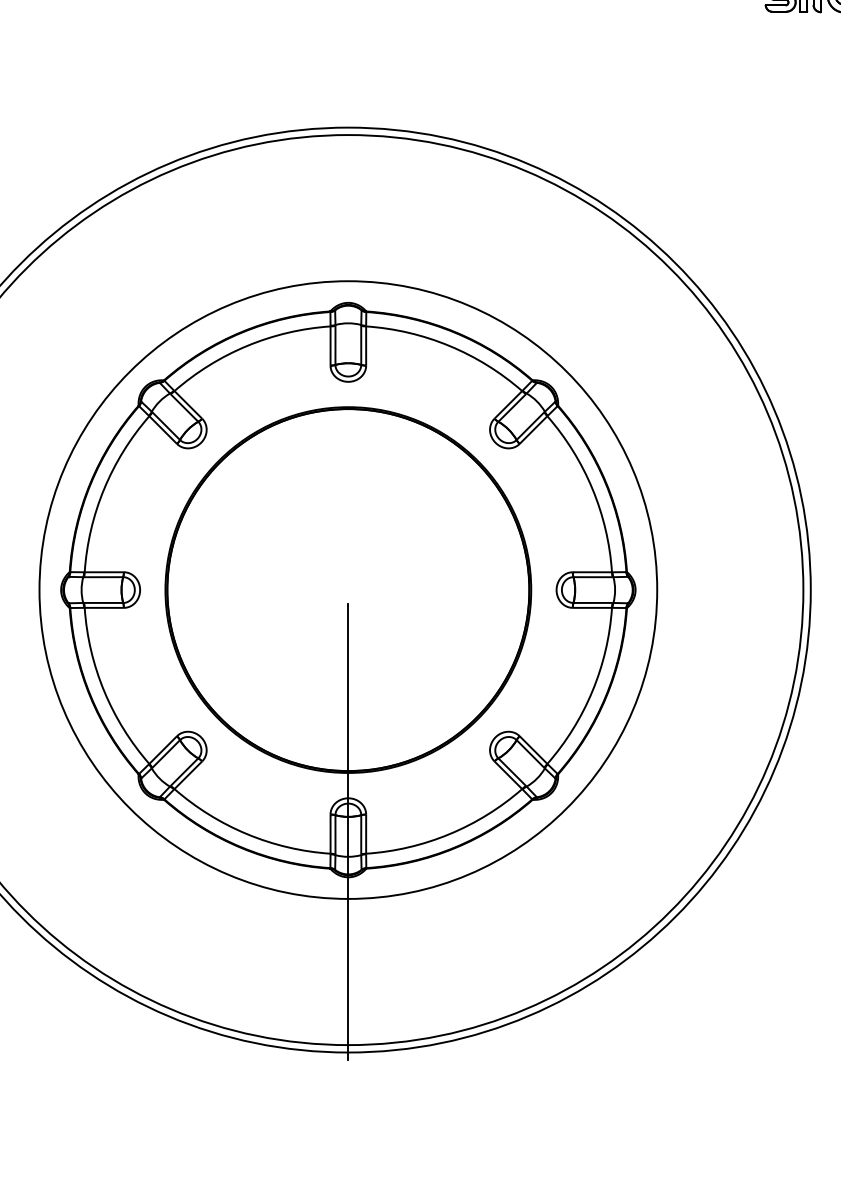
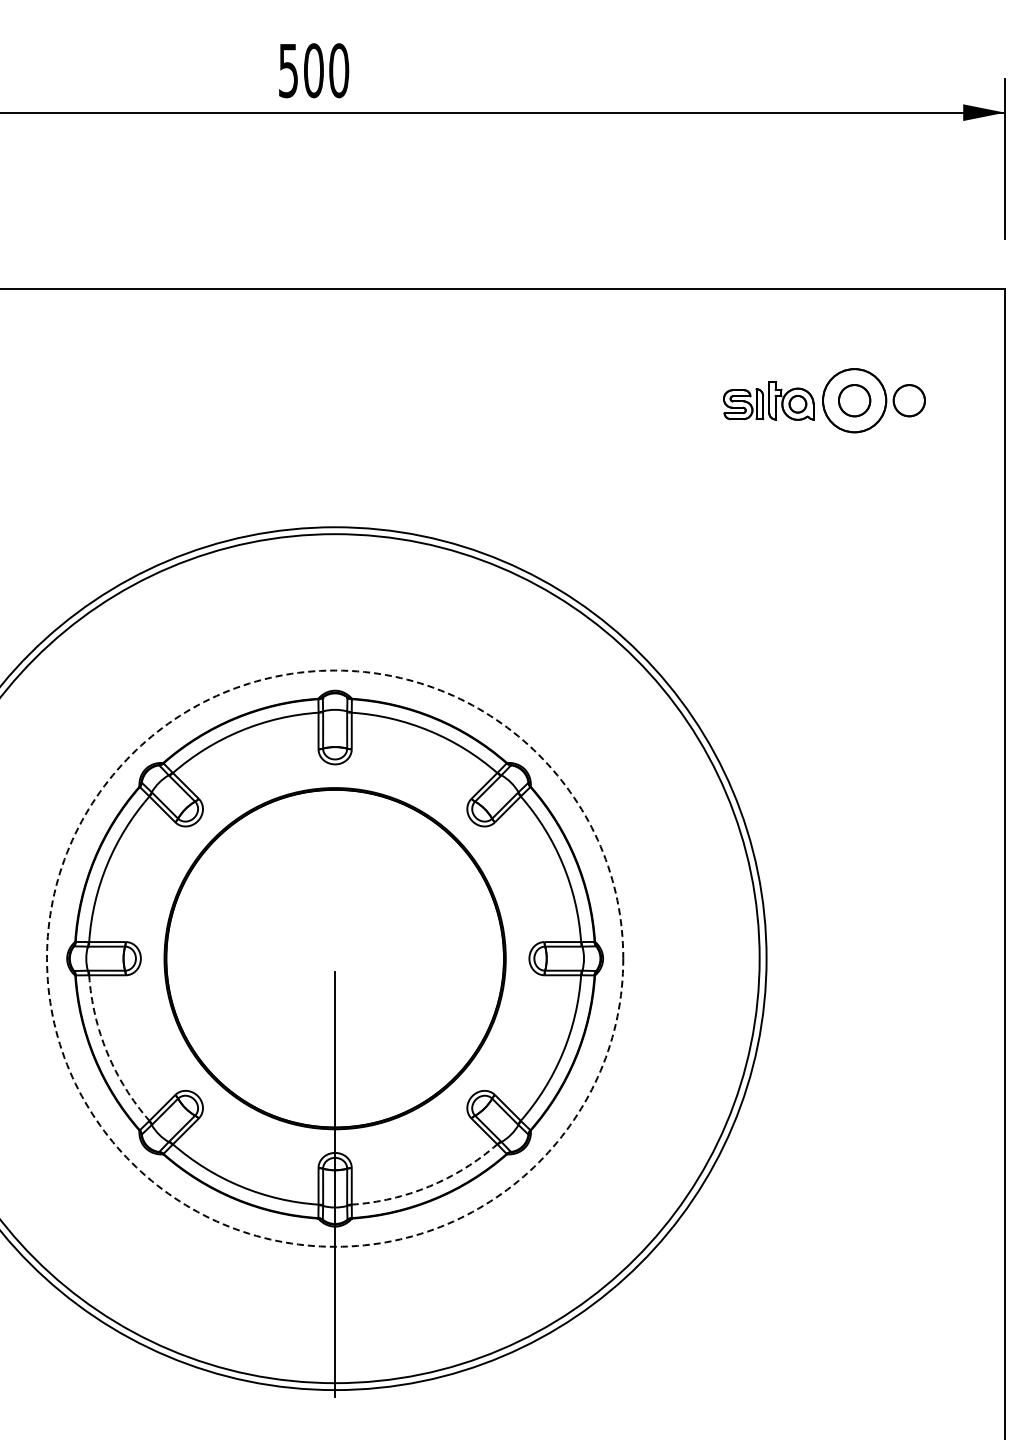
circle: (348, 589) -> (335, 958), solid -> dashed
arc: (104, 691) -> (107, 1053), solid -> dashed
arc: (449, 834) -> (429, 1186), solid -> dashed

